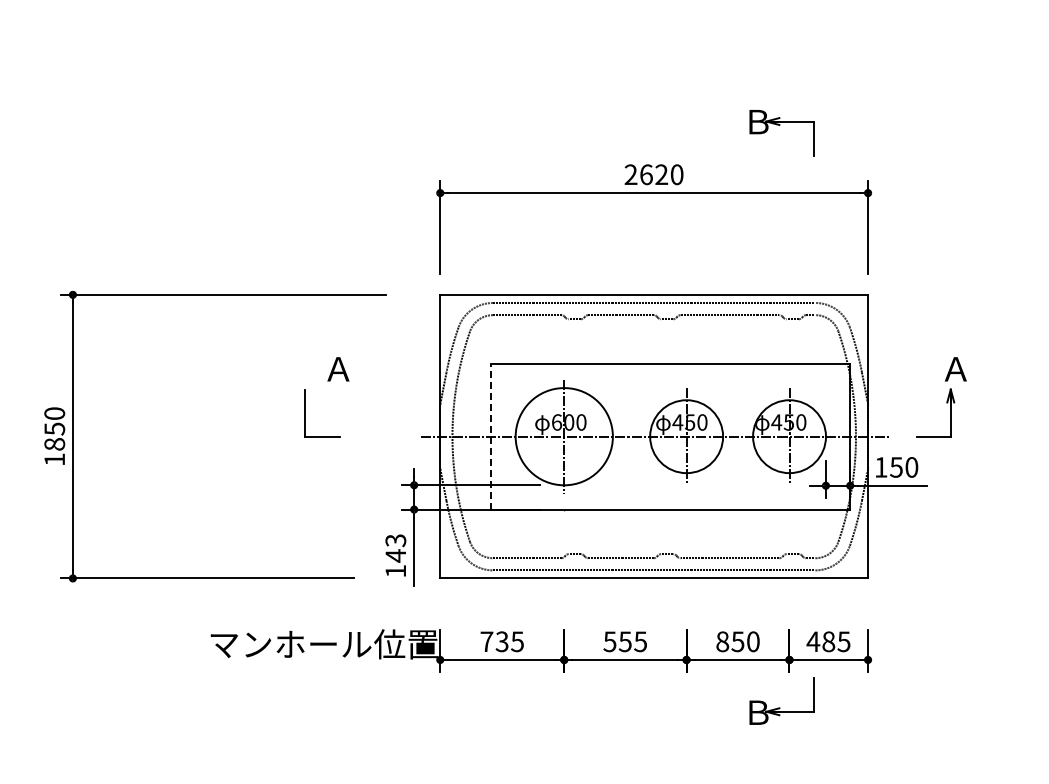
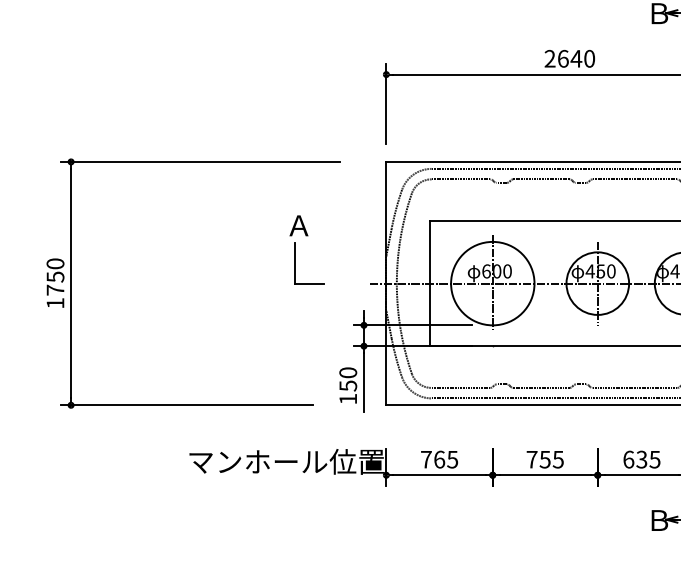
text: (661, 174) -> (576, 58), 2620 -> 2640
part: (305, 413) -> (294, 263), moved
line: (491, 436) -> (430, 283), dashed -> solid
text: (54, 444) -> (55, 290), 1850 -> 1750
text: (395, 548) -> (347, 379), 143 -> 150
text: (501, 641) -> (438, 459), 735 -> 765
text: (609, 641) -> (531, 459), 555 -> 755
text: (737, 641) -> (641, 459), 850 -> 635

